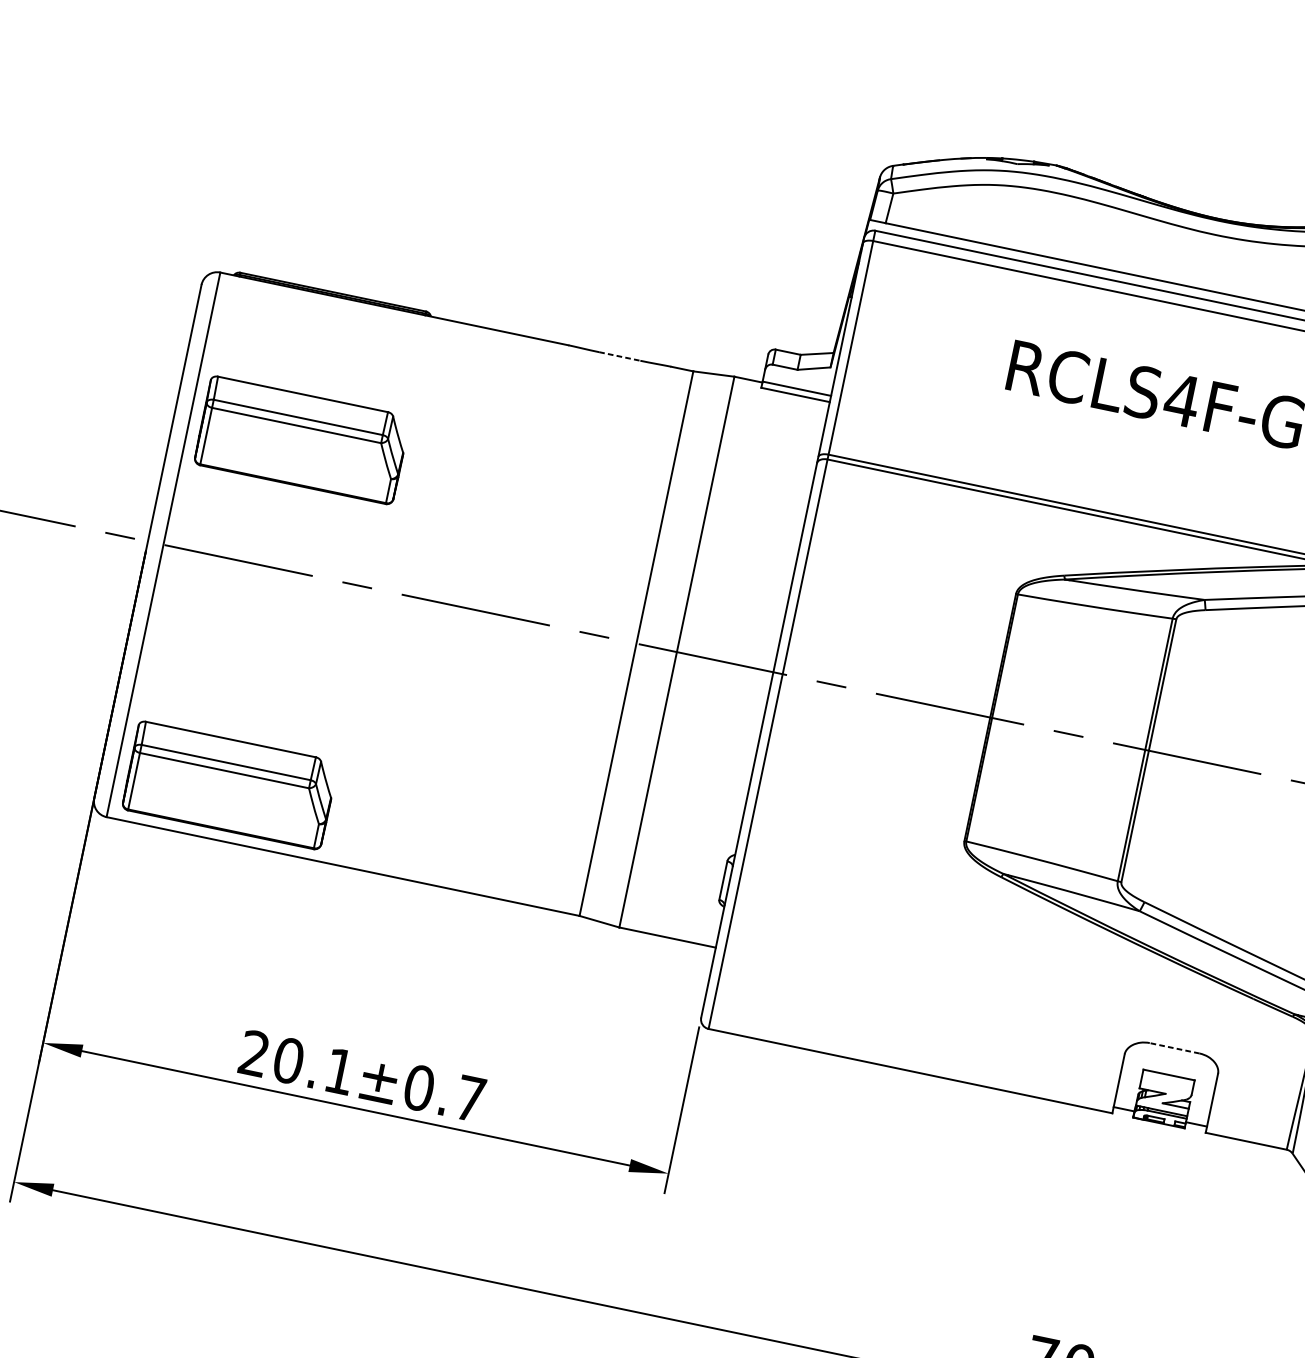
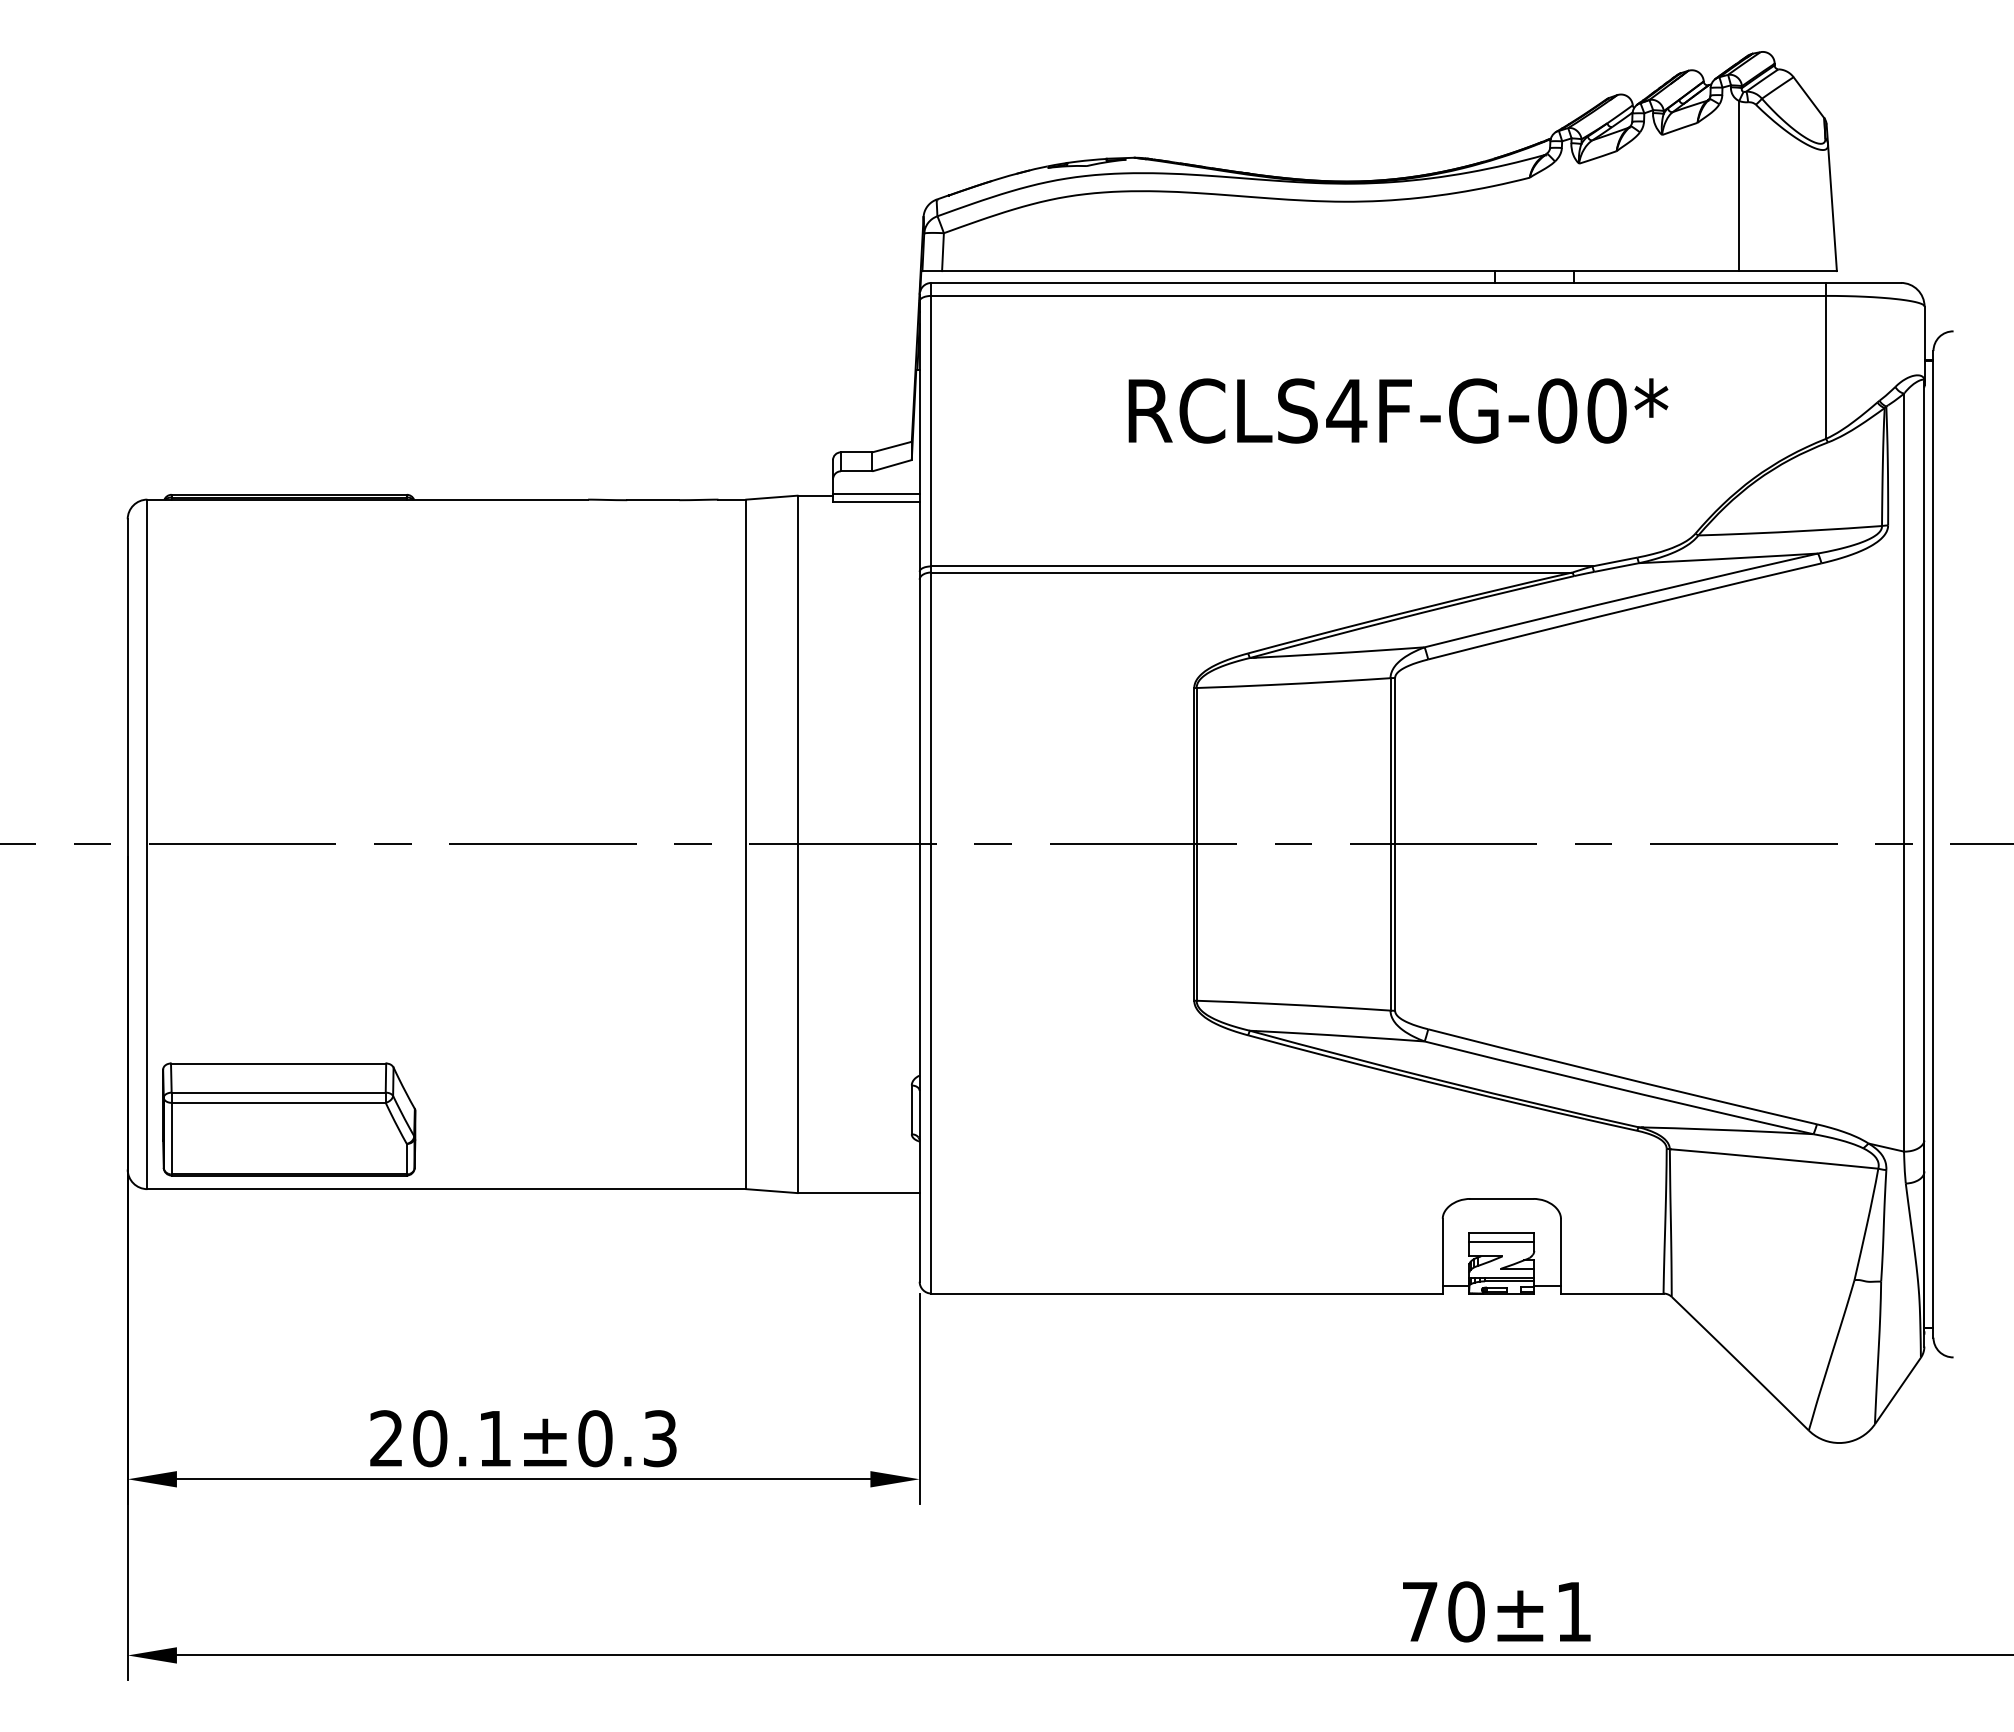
line: (619, 356) -> (653, 500), dashed -> solid
part: (302, 440) -> (289, 682), removed
line: (1174, 1047) -> (1501, 1198), dashed -> solid
line: (1167, 1081) -> (1501, 1241), added
text: (470, 1098) -> (660, 1438), 20.1±0.7 -> 20.1±0.3

